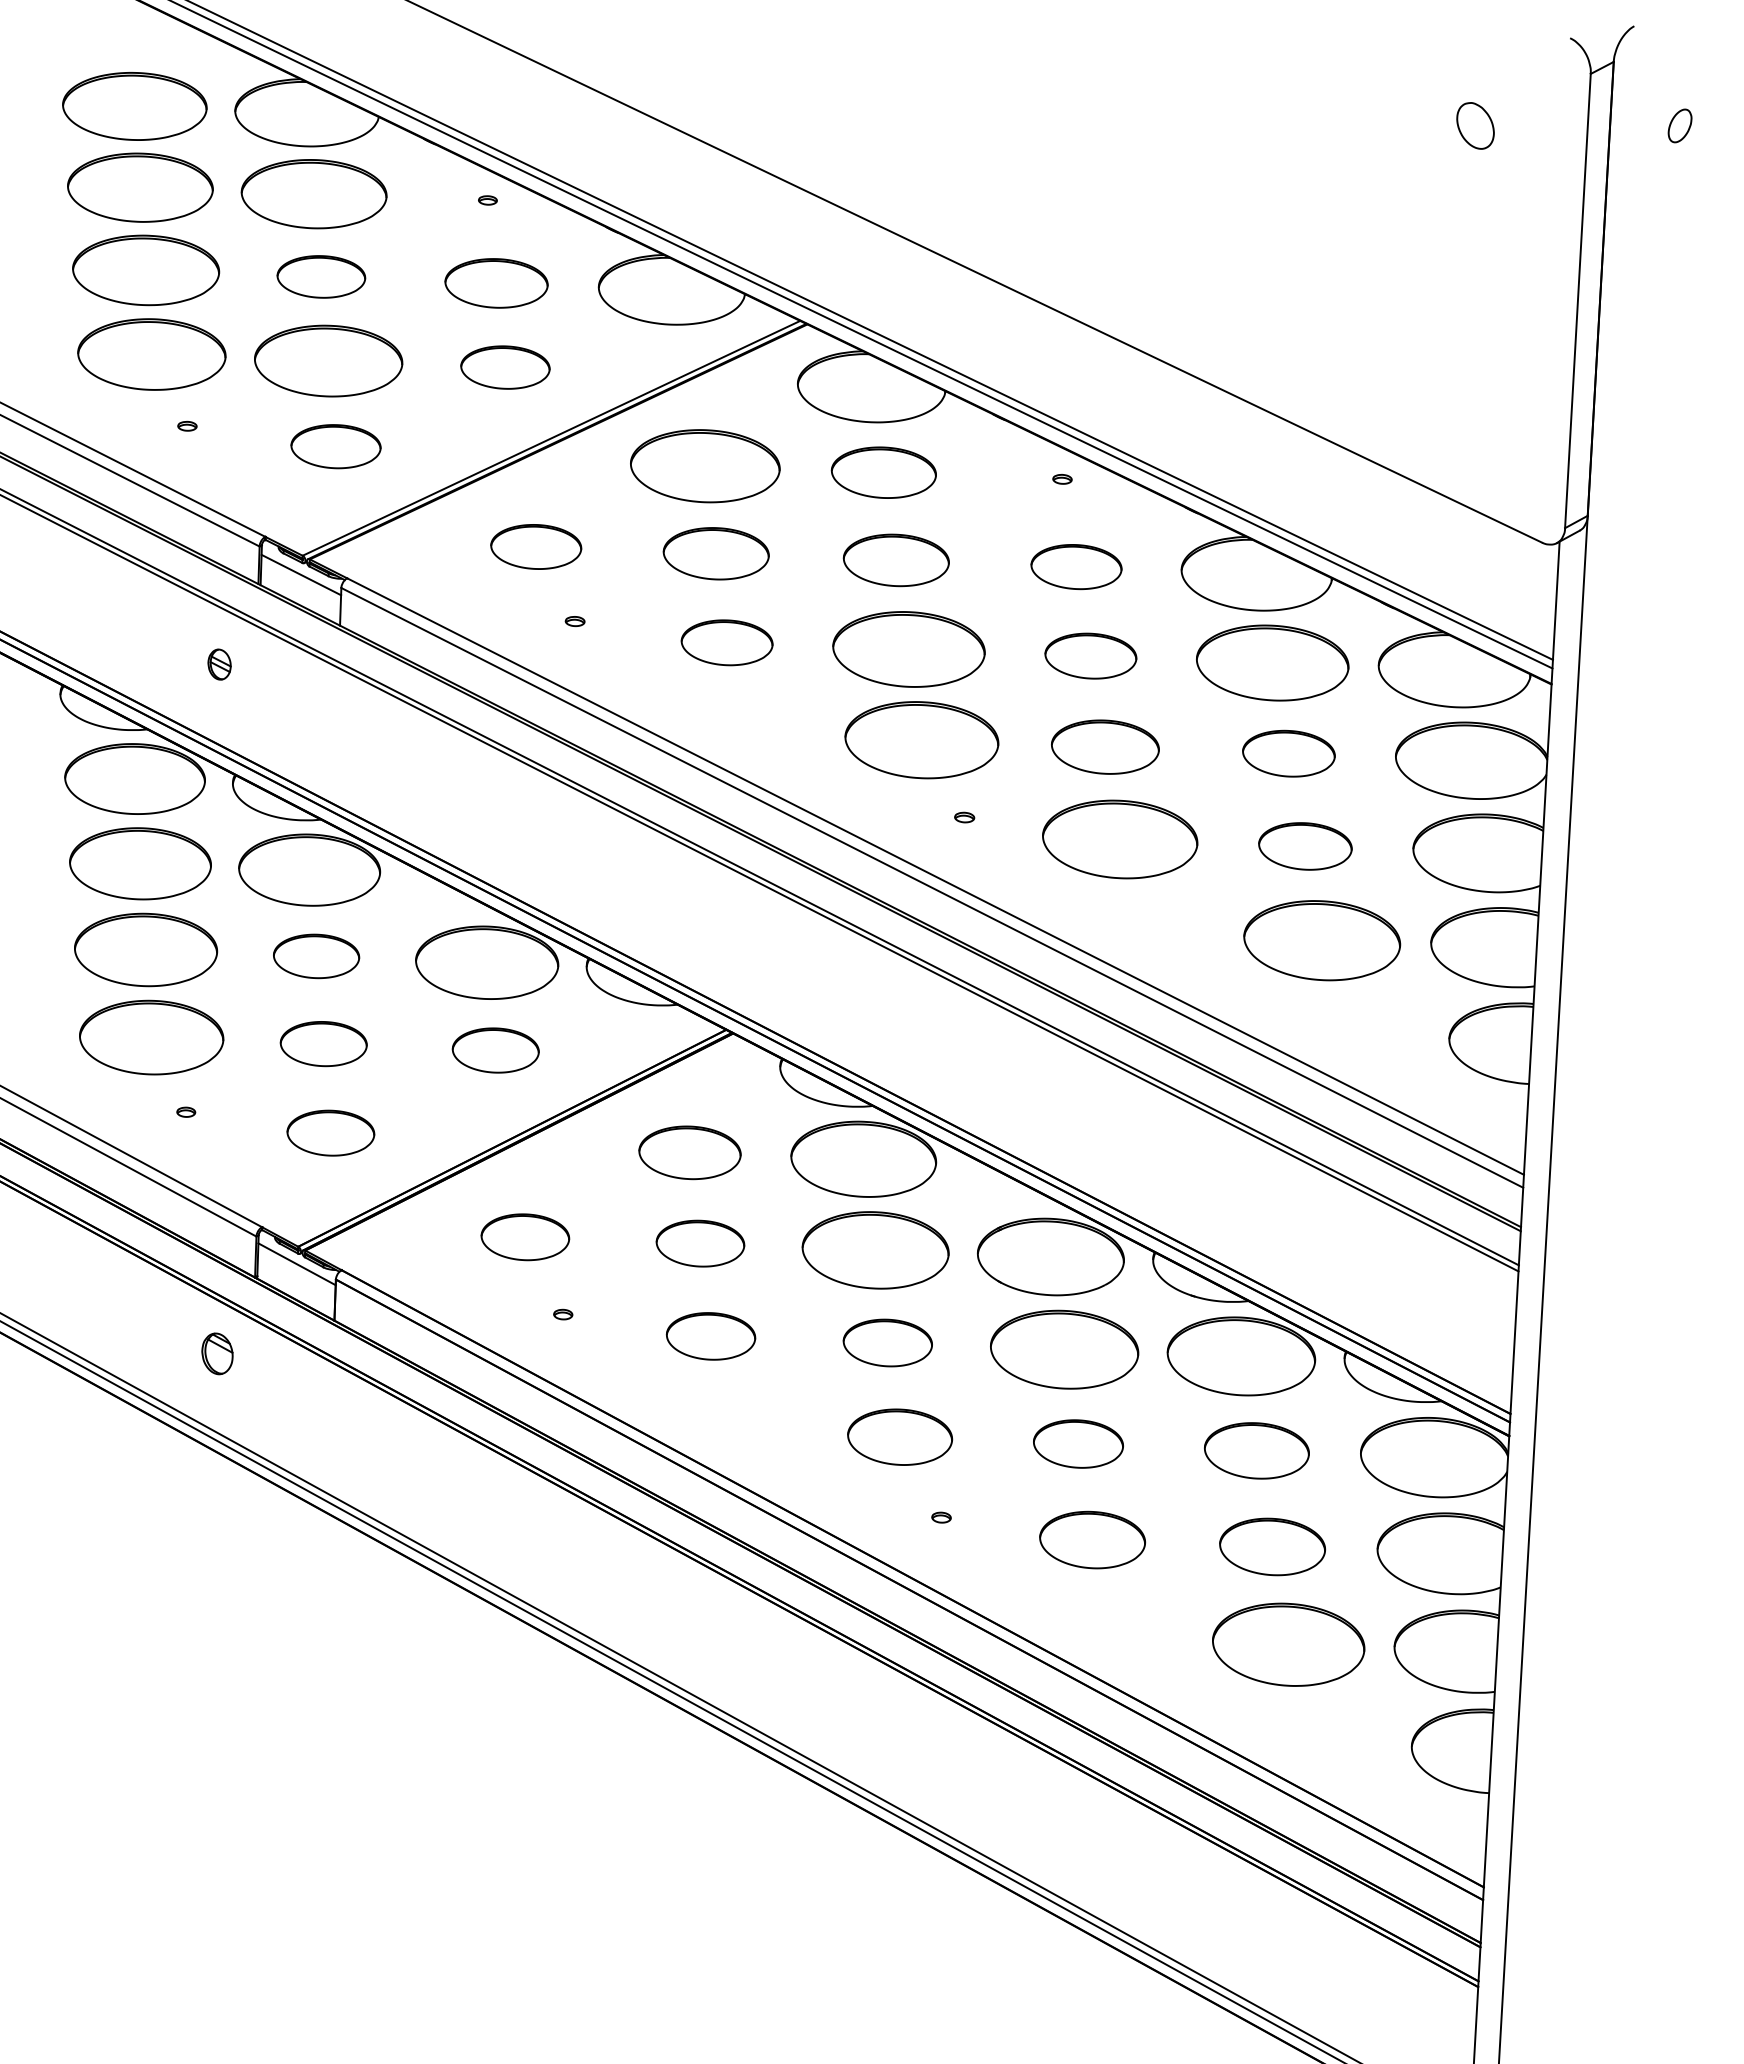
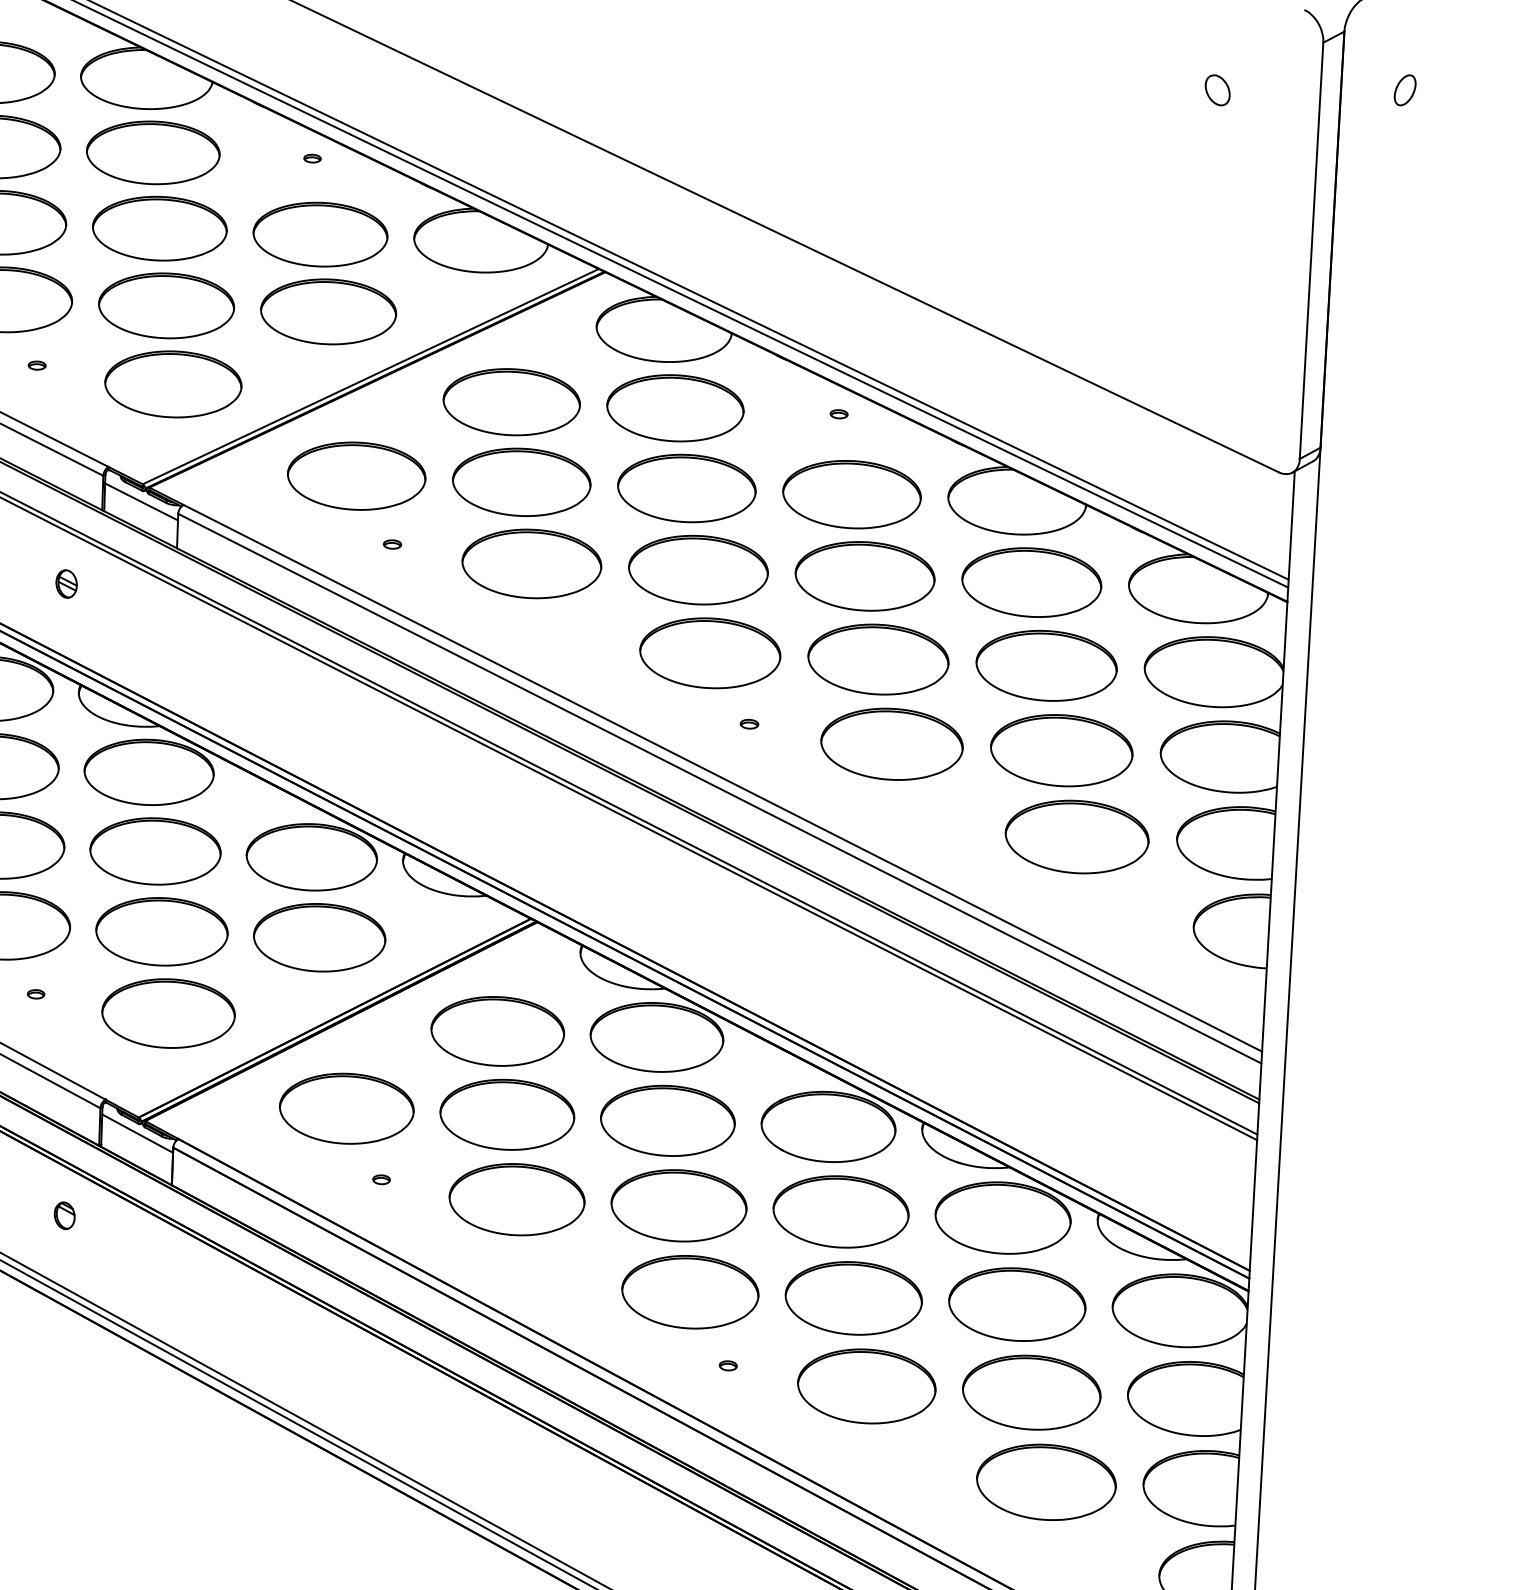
part: (1475, 125) -> (1217, 89), size x0.71
part: (321, 276) -> (160, 228), size x1.67
part: (496, 283) -> (320, 234), size x1.43
part: (505, 367) -> (328, 311), size x1.67
part: (335, 446) -> (172, 384), size x1.67
part: (883, 472) -> (675, 407), size x1.43
part: (536, 546) -> (357, 475), size x1.67
part: (716, 553) -> (522, 482), size x1.43
part: (896, 560) -> (687, 488), size x1.43
part: (1076, 566) -> (851, 494), size x1.67
part: (726, 642) -> (531, 563), size x1.67
part: (1090, 655) -> (864, 575), size x1.67
part: (1105, 747) -> (878, 660), size x1.43
part: (1288, 753) -> (1046, 665), size x1.67
part: (1305, 846) -> (1061, 750), size x1.67
part: (316, 956) -> (155, 851), size x1.67
part: (323, 1043) -> (161, 931), size x1.67
part: (495, 1050) -> (319, 937), size x1.67
part: (330, 1132) -> (168, 1012), size x1.67
part: (689, 1152) -> (497, 1031), size x1.43
part: (525, 1237) -> (347, 1109), size x1.67
part: (700, 1243) -> (507, 1114), size x1.67
part: (710, 1336) -> (516, 1199), size x1.67
part: (887, 1342) -> (678, 1205), size x1.67
part: (217, 1353) -> (64, 1215), size x0.71
part: (899, 1436) -> (689, 1291), size x1.43
part: (1078, 1443) -> (853, 1297), size x1.67
part: (1256, 1450) -> (1016, 1304), size x1.43
part: (1092, 1539) -> (866, 1385), size x1.43
part: (1272, 1546) -> (1031, 1392), size x1.43

